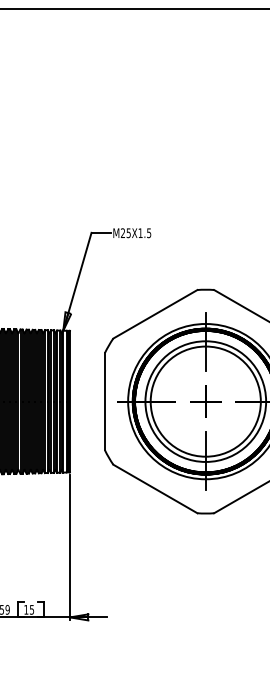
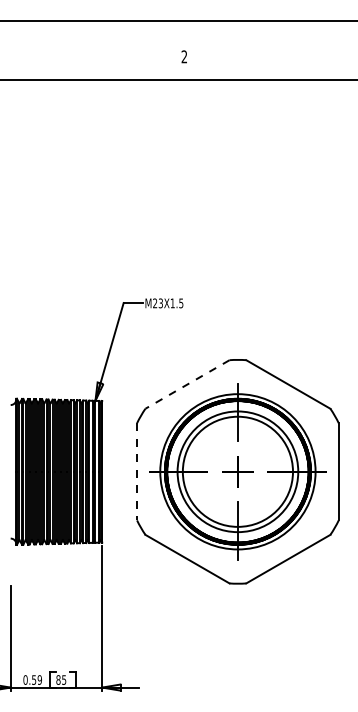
text: (128, 232) -> (160, 302), M25X1.5 -> M23X1.5
line: (155, 314) -> (187, 384), solid -> dashed
line: (105, 401) -> (137, 471), solid -> dashed
text: (26, 609) -> (58, 679), 15 -> 85

